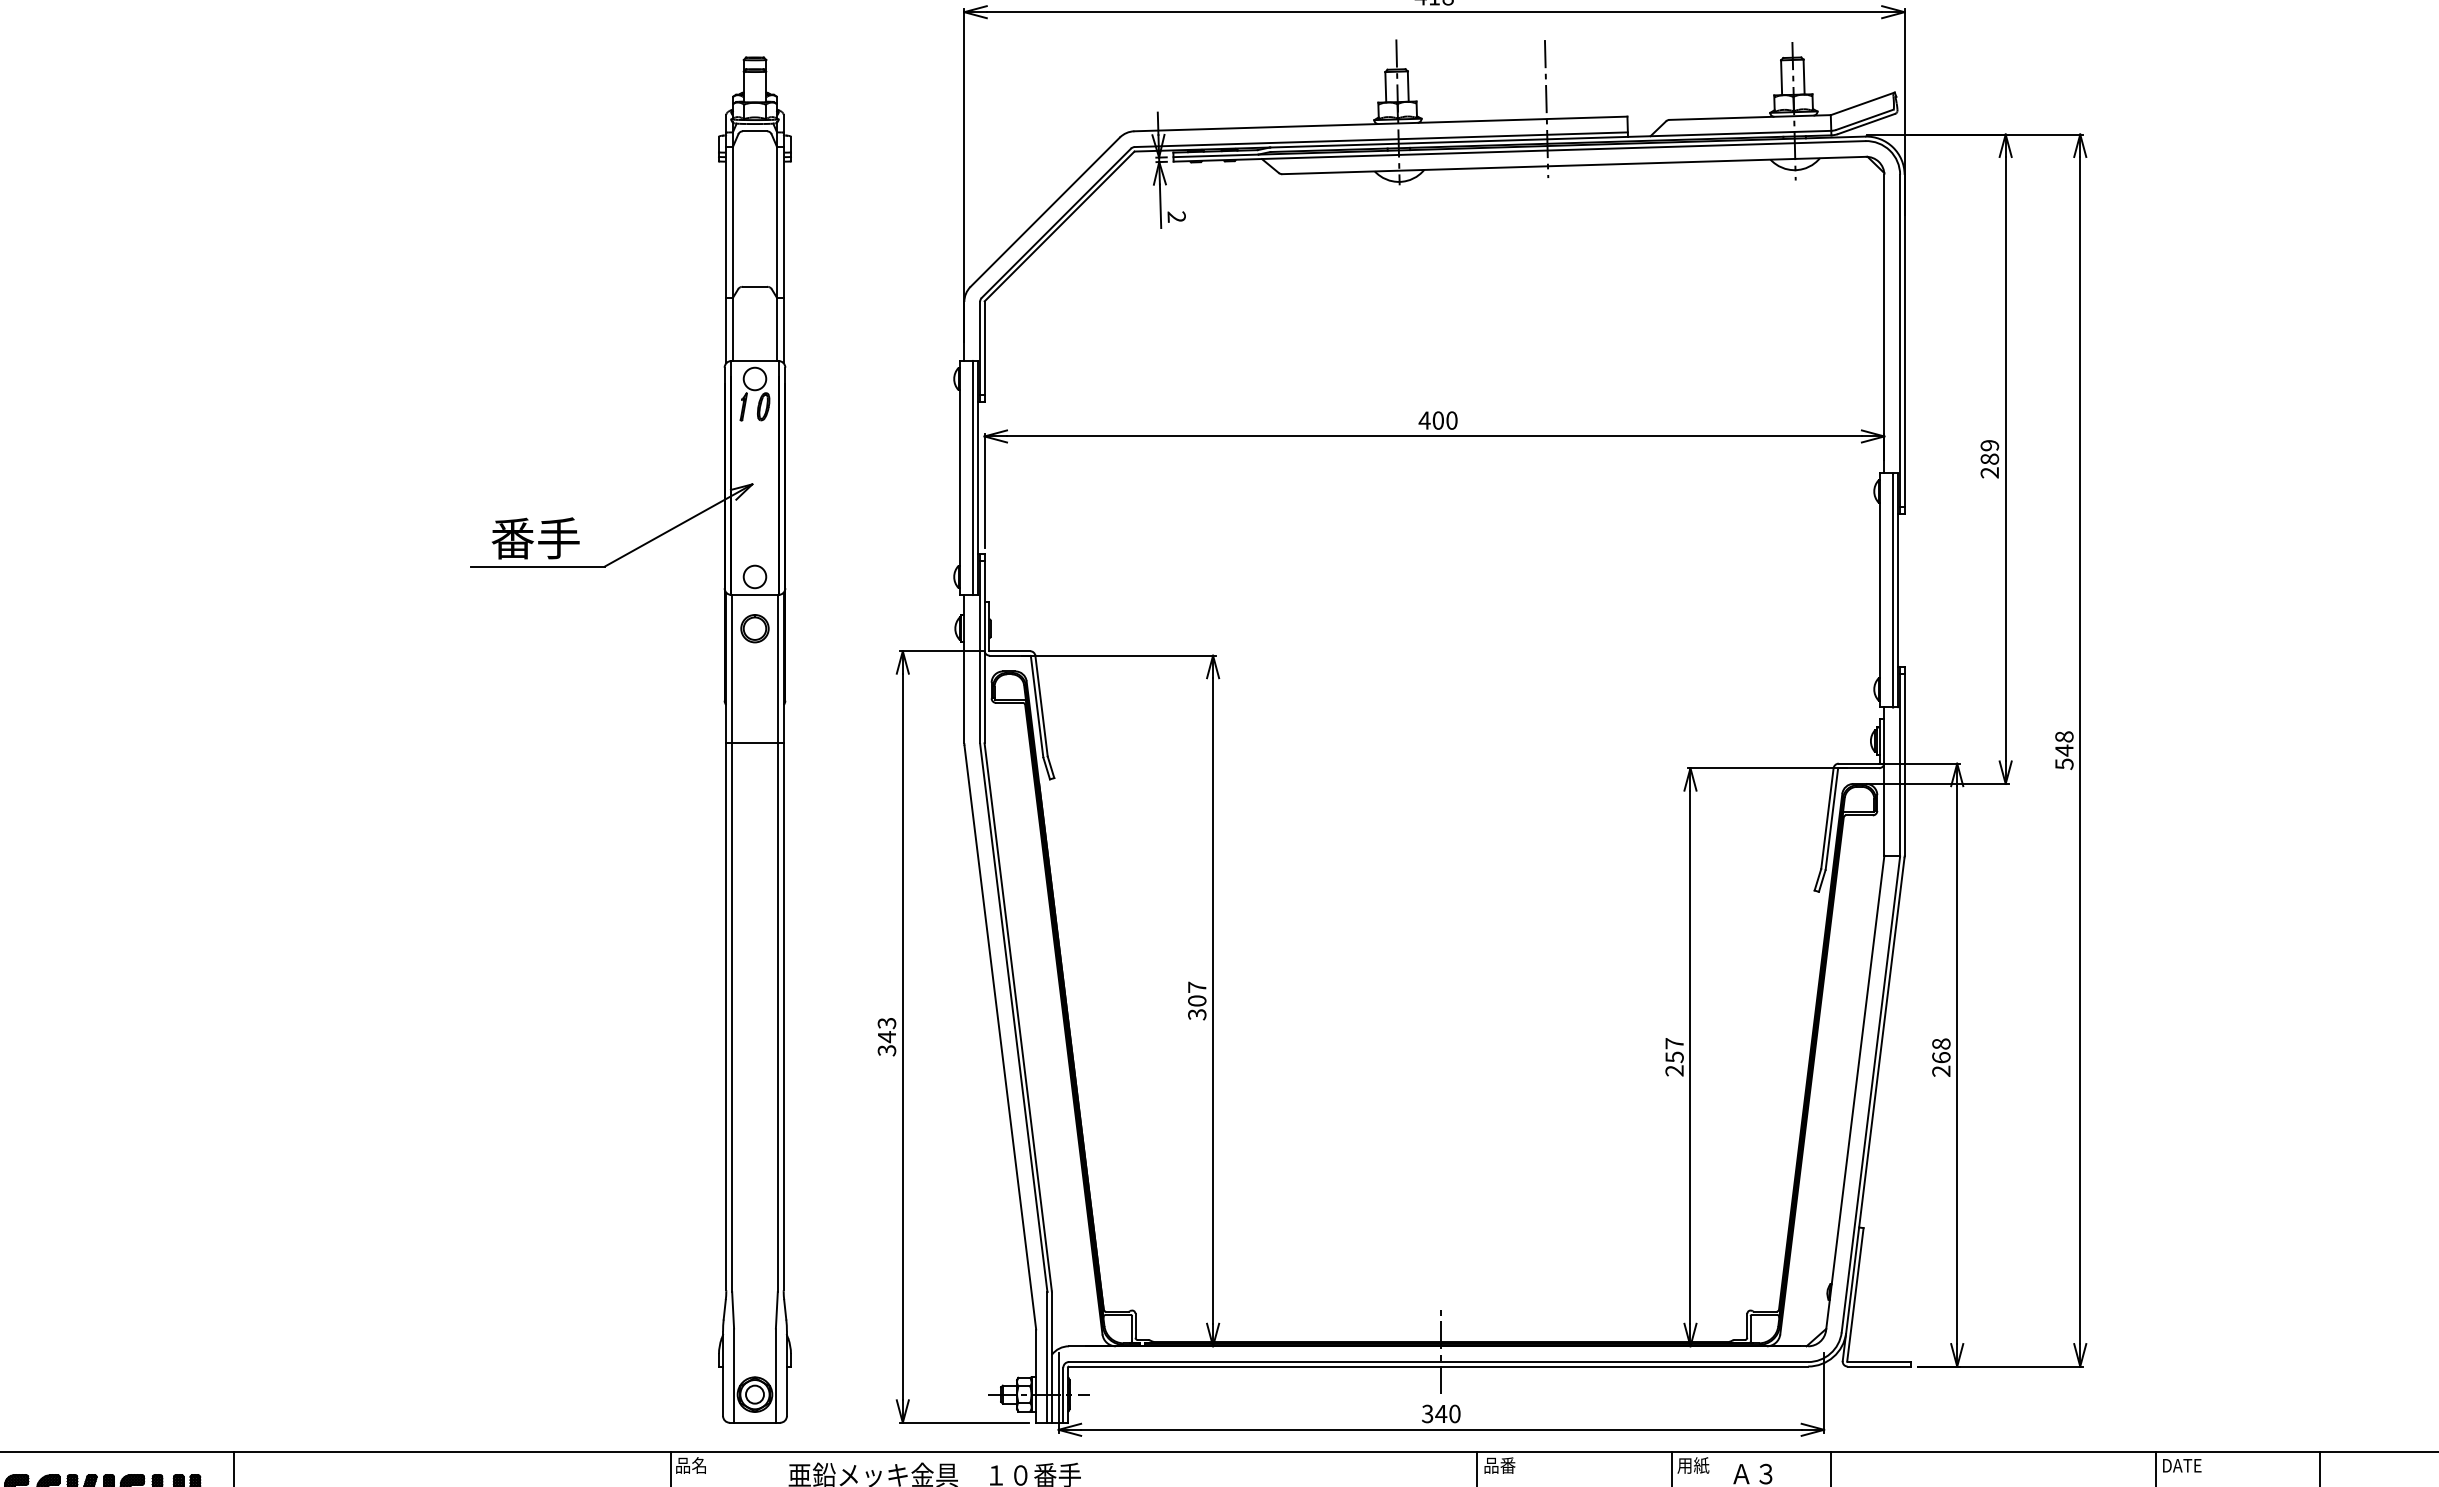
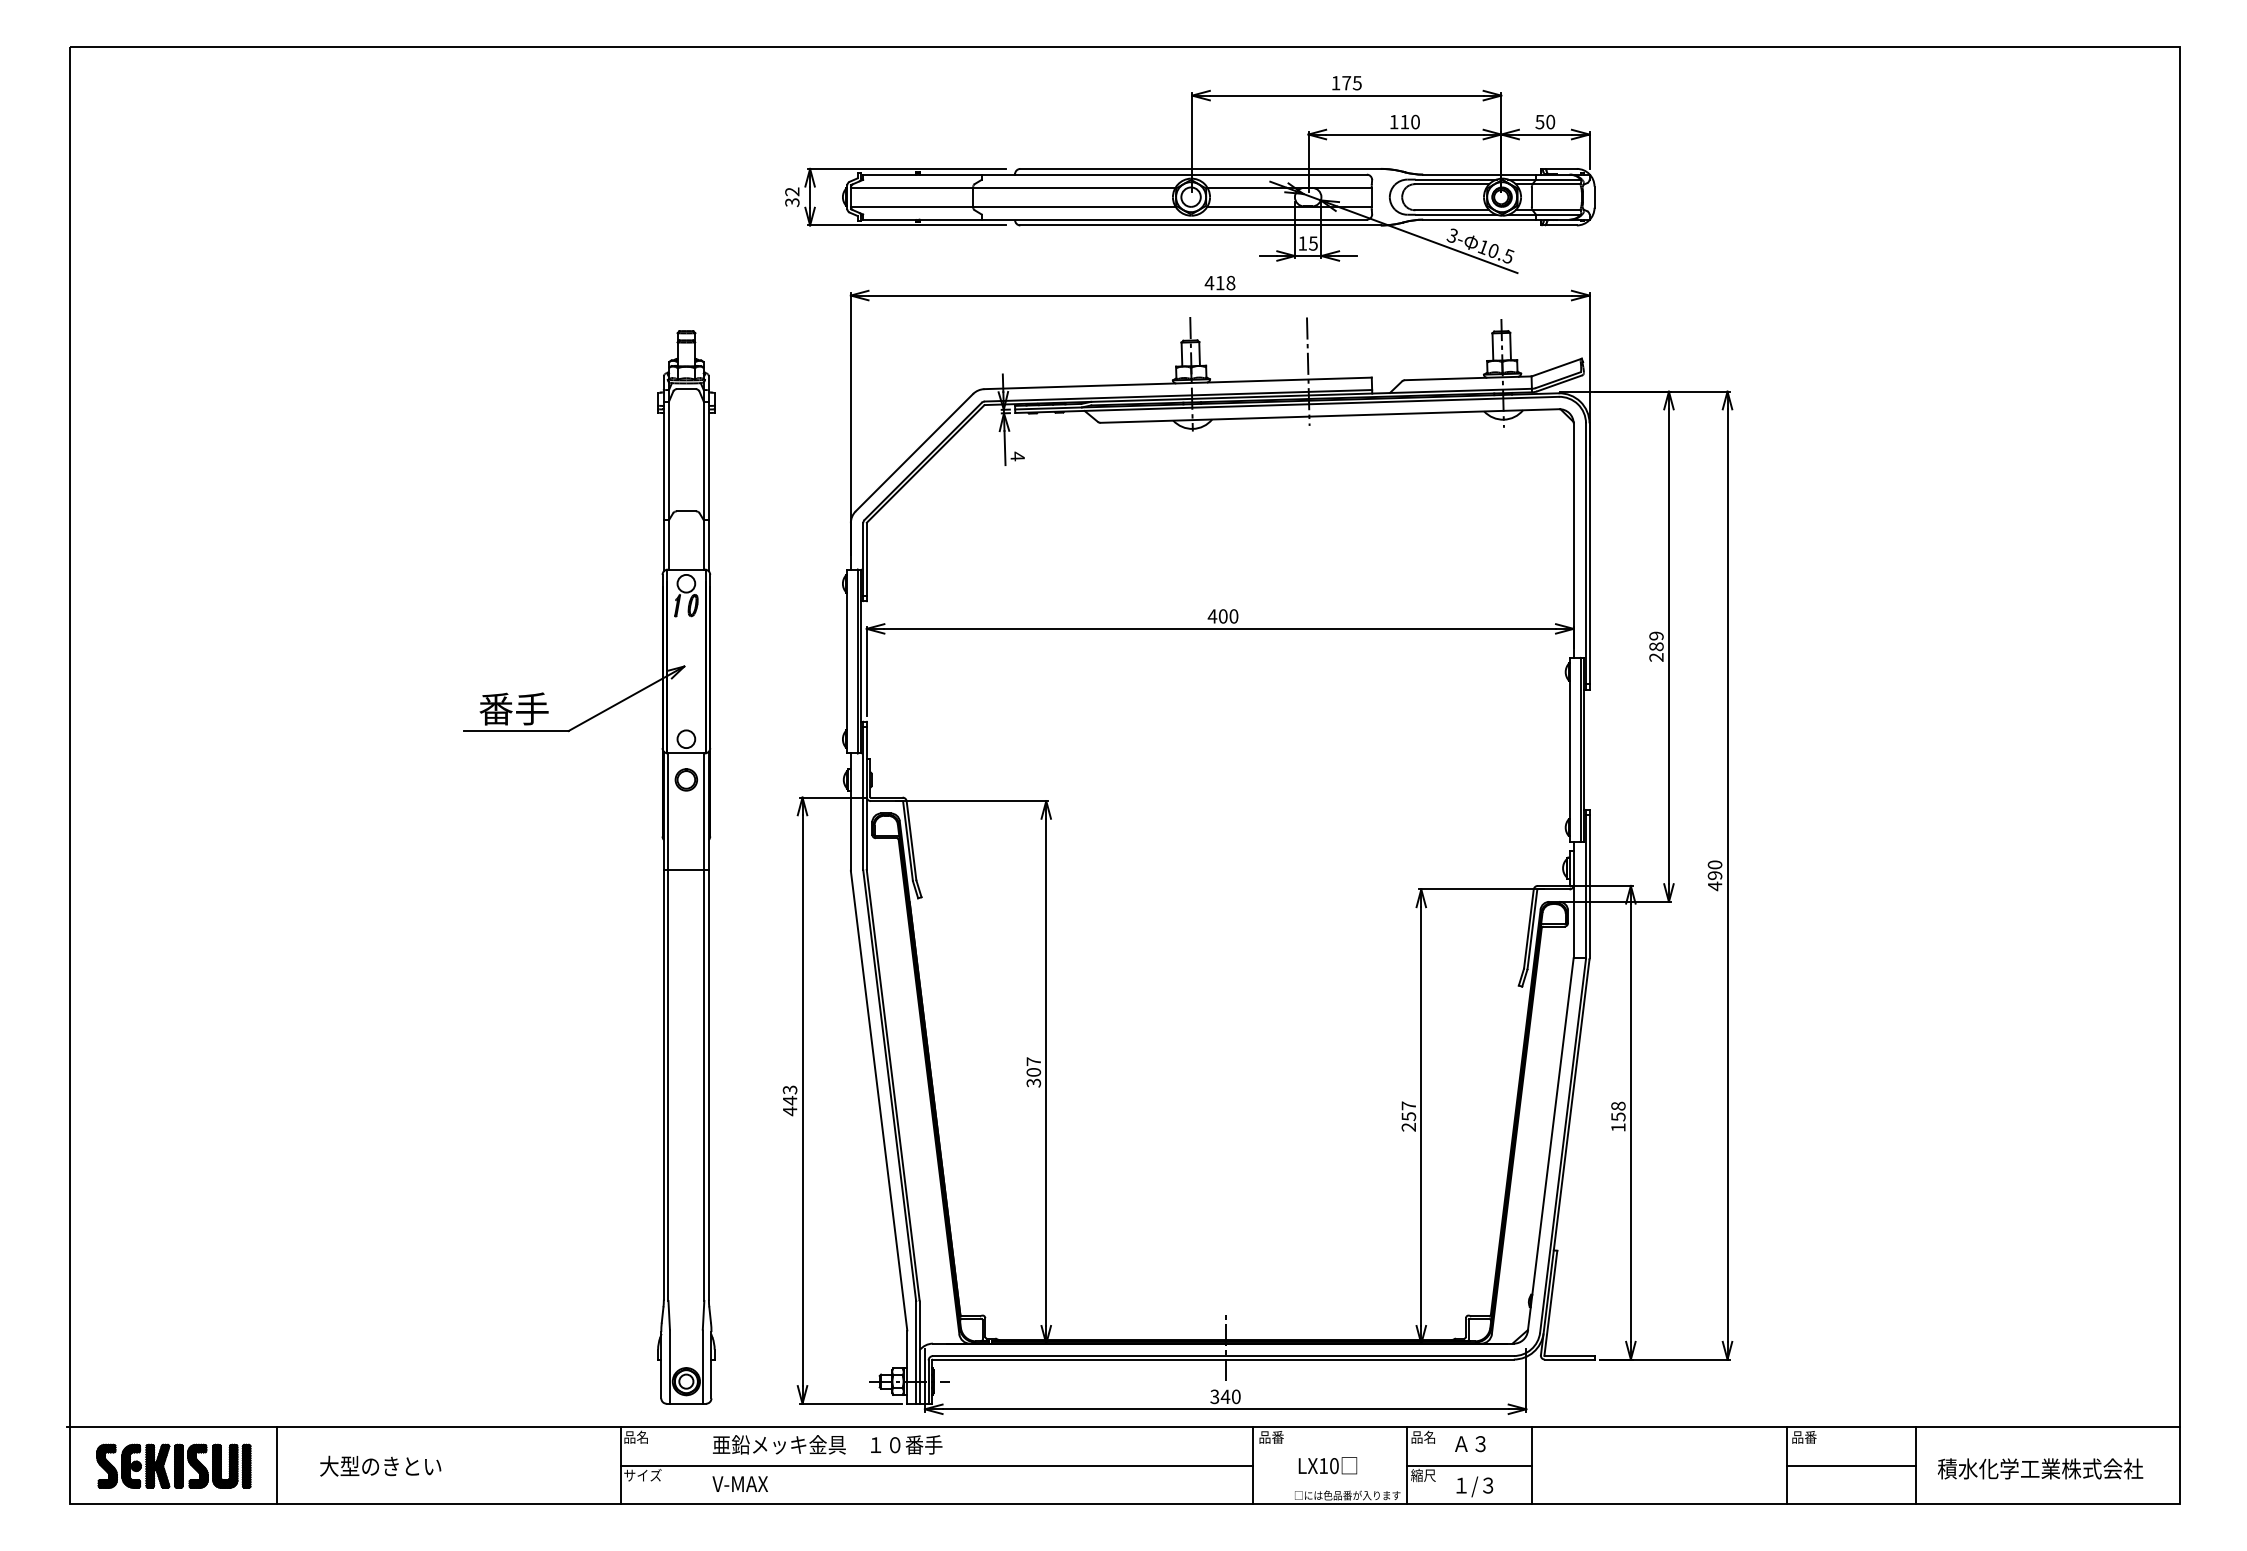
text: (1176, 217) -> (1017, 456), 2 -> 4
text: (2063, 750) -> (1714, 875), 548 -> 490
text: (886, 1050) -> (789, 1111), 343 -> 443
text: (1941, 1063) -> (1618, 1121), 268 -> 158
text: (1693, 1464) -> (1423, 1436), 用紙 -> 品名
text: (2182, 1465) -> (1807, 1437), DATE -> 品番

